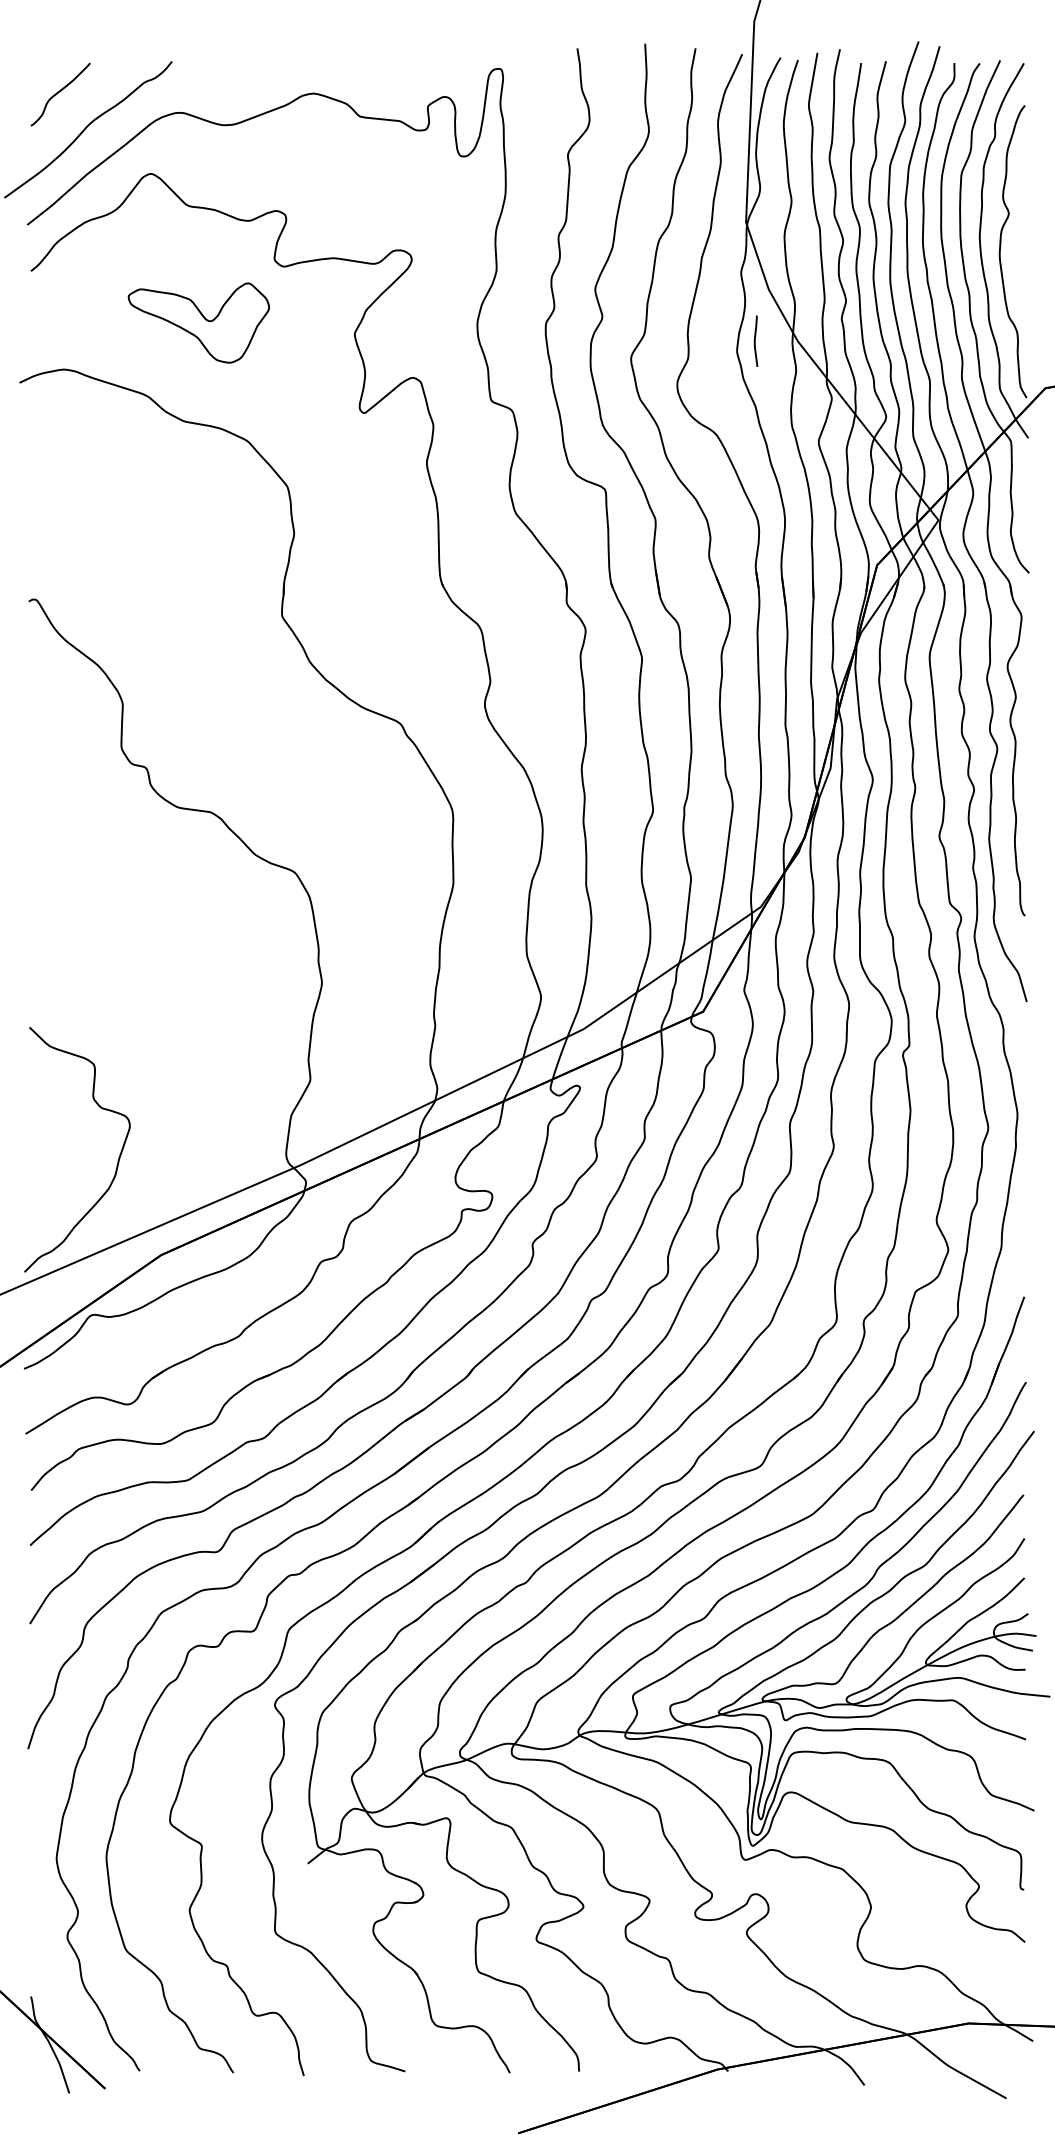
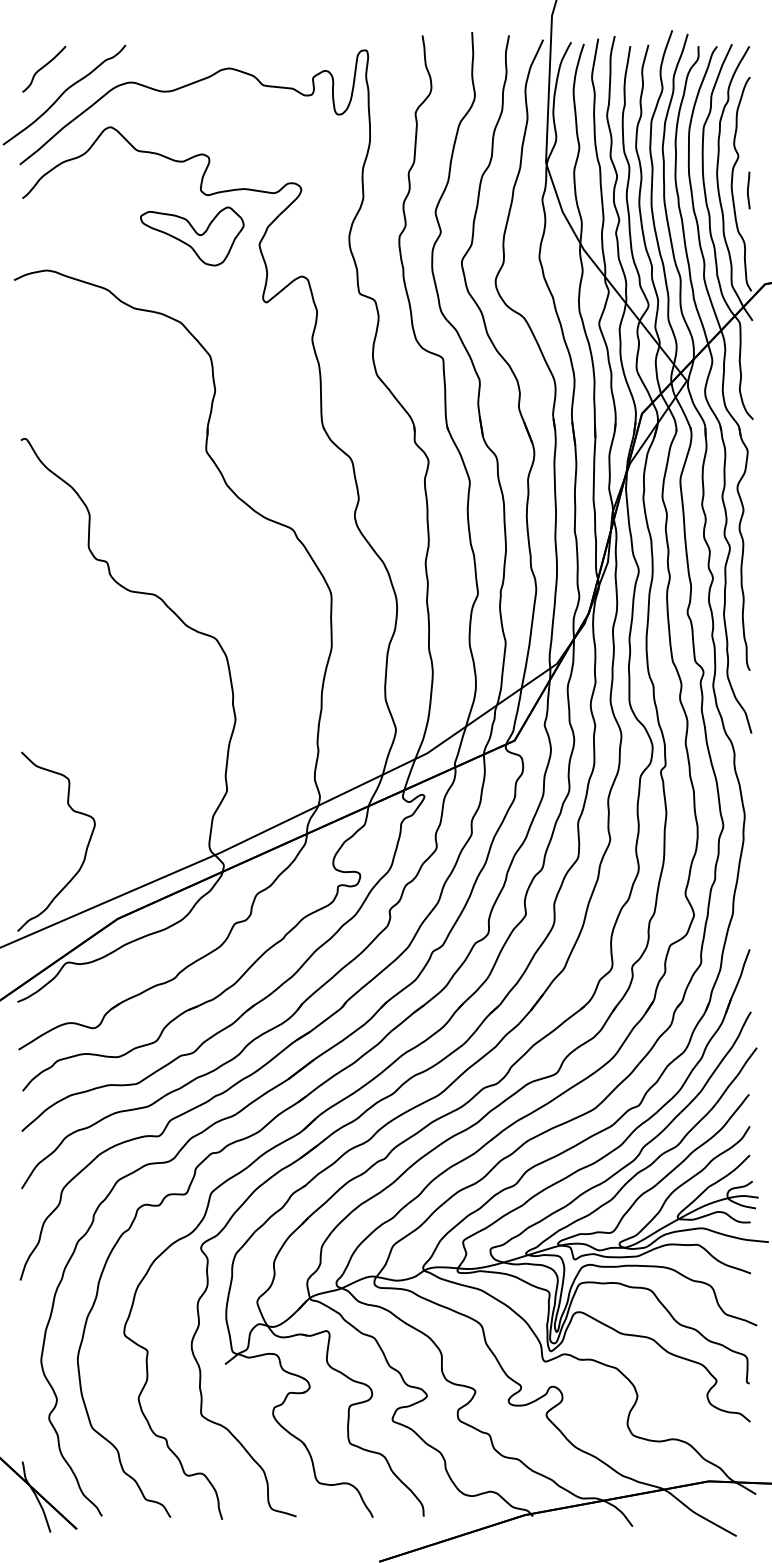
part: (198, 322) -> (191, 236), moved
line: (755, 340) -> (748, 189), moved

